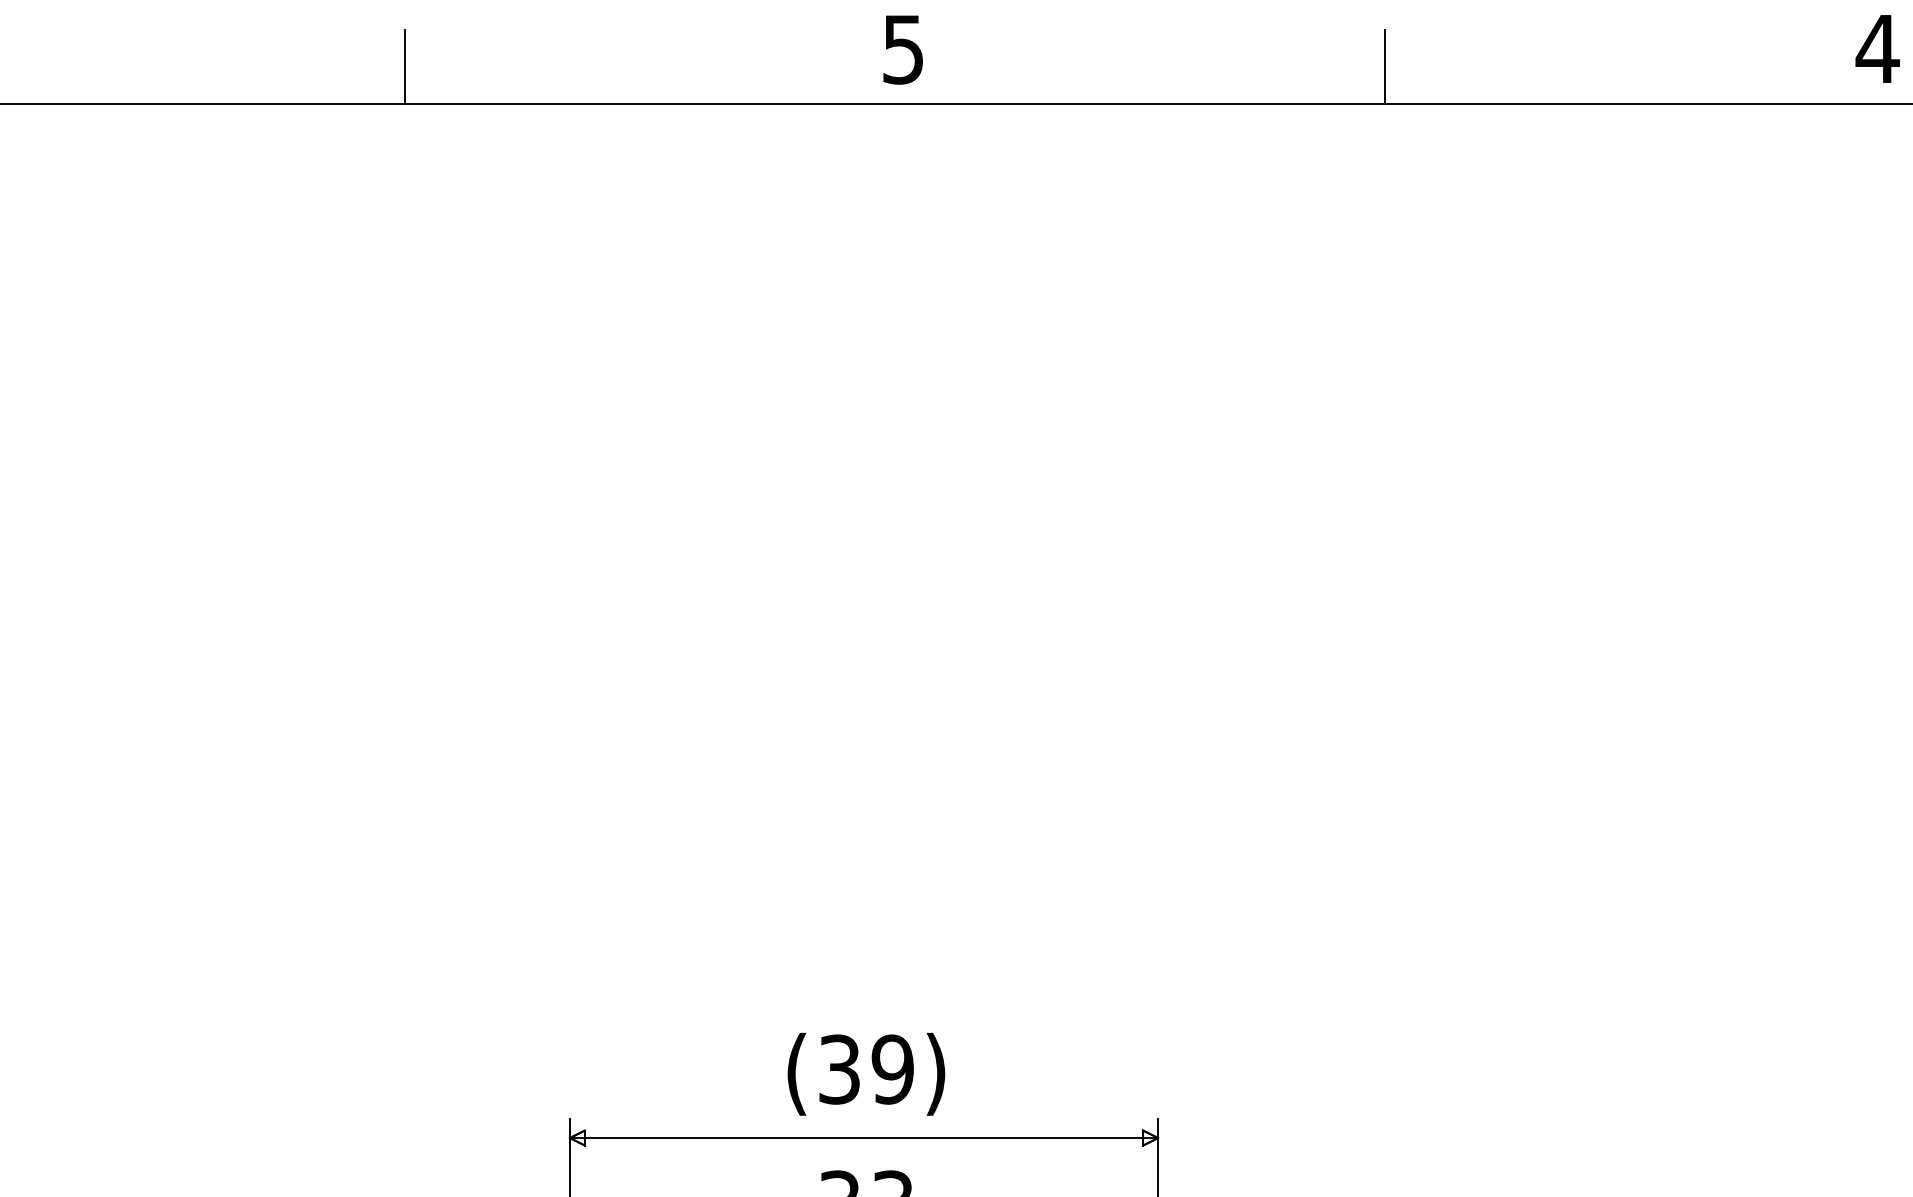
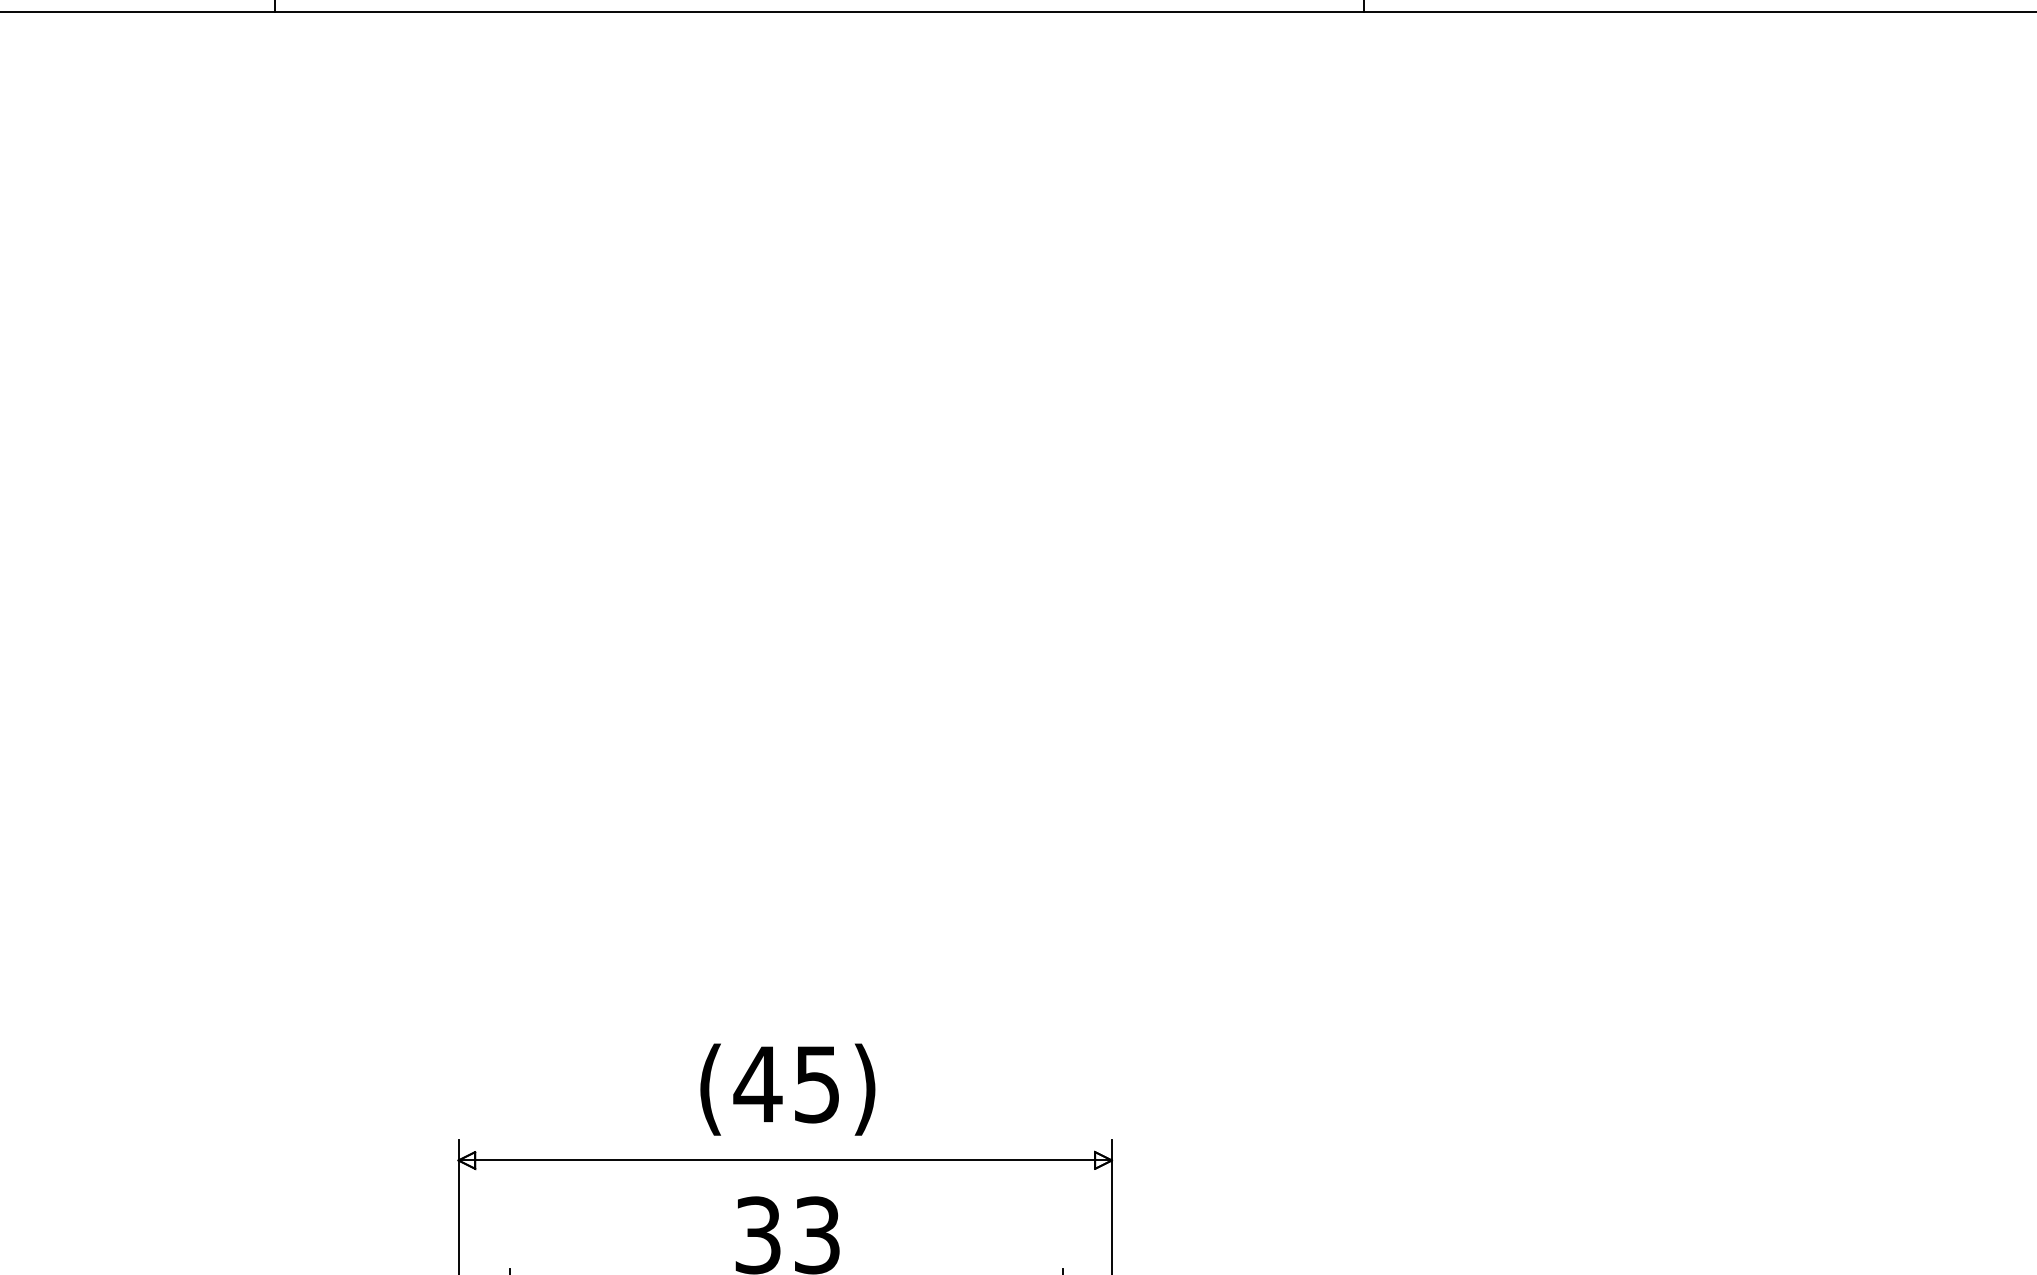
text: (865, 1069) -> (786, 1084), (39) -> (45)

